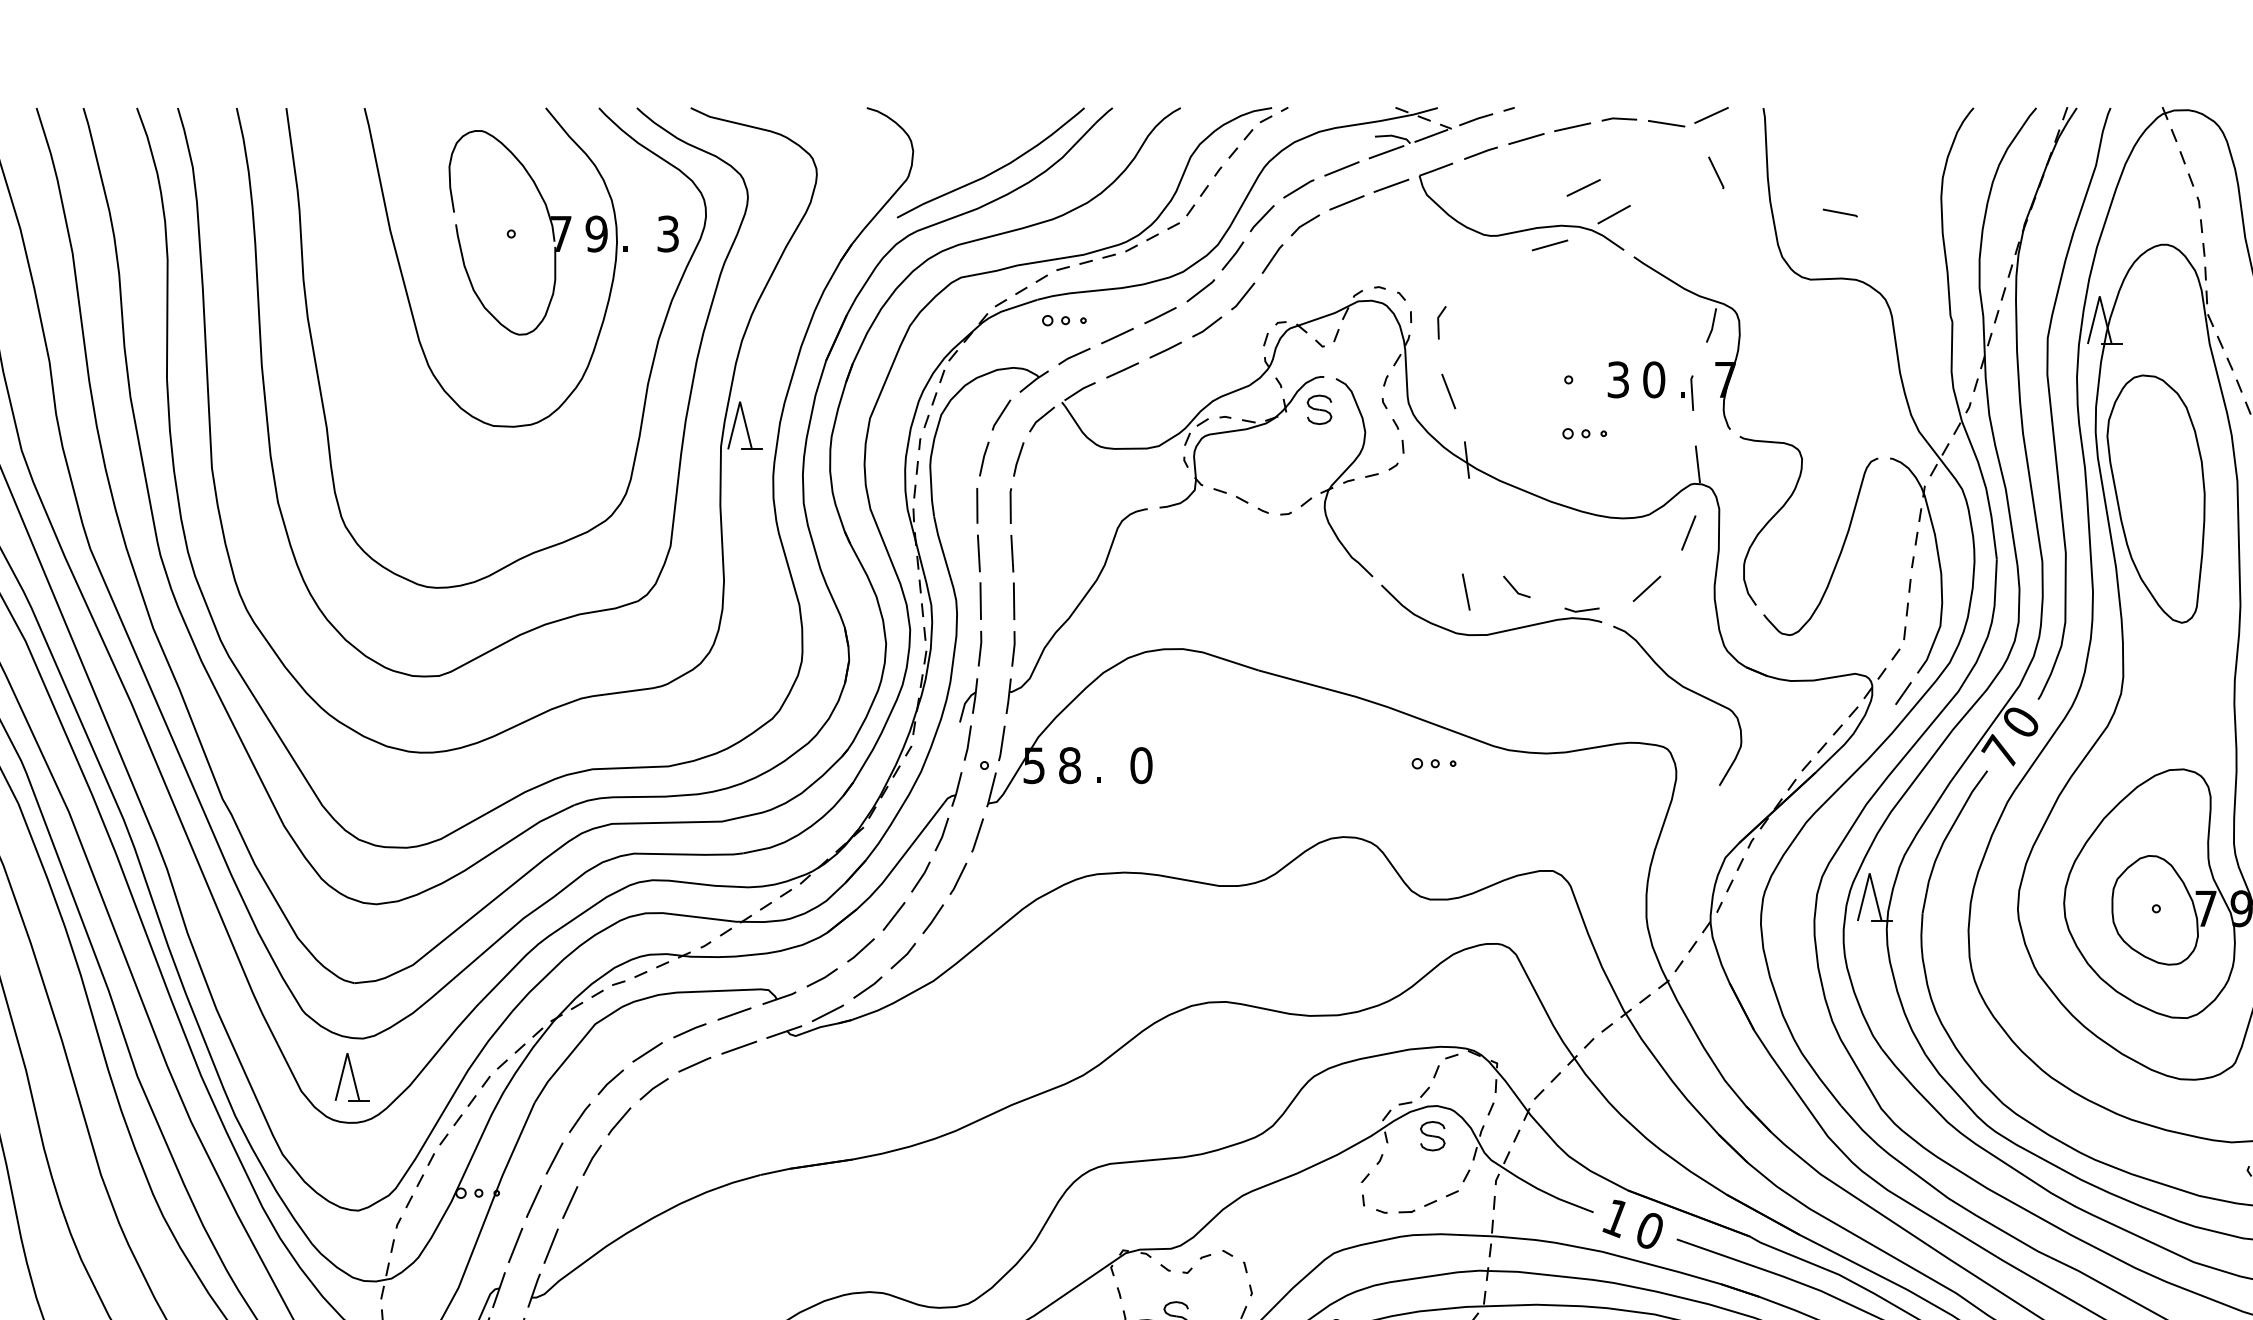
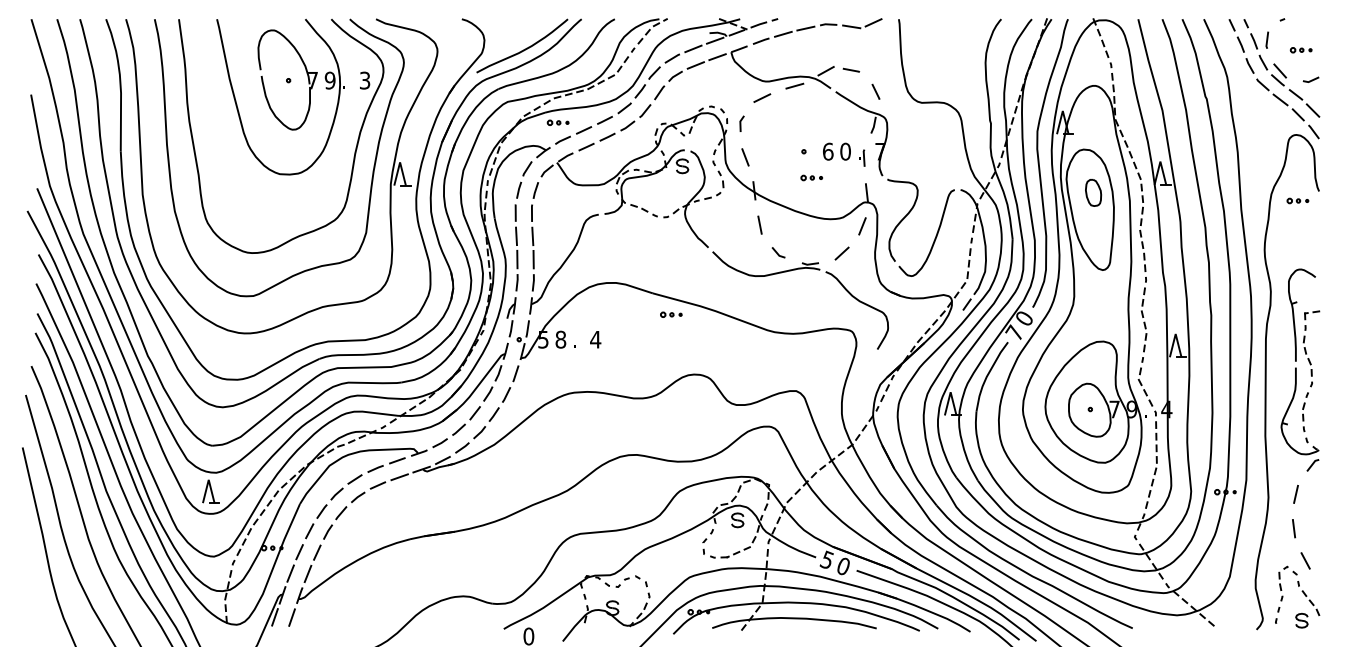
line: (1715, 172) -> (875, 91), moved
line: (1584, 186) -> (762, 97), moved
line: (1840, 211) -> (851, 69), moved
text: (1619, 379) -> (828, 151), 3 -> 6
part: (2162, 463) -> (1093, 192), added
line: (1465, 590) -> (759, 224), moved
part: (1434, 763) -> (671, 314), moved
text: (1140, 765) -> (595, 339), 0 -> 4
text: (1614, 1216) -> (826, 559), 1 -> 5

